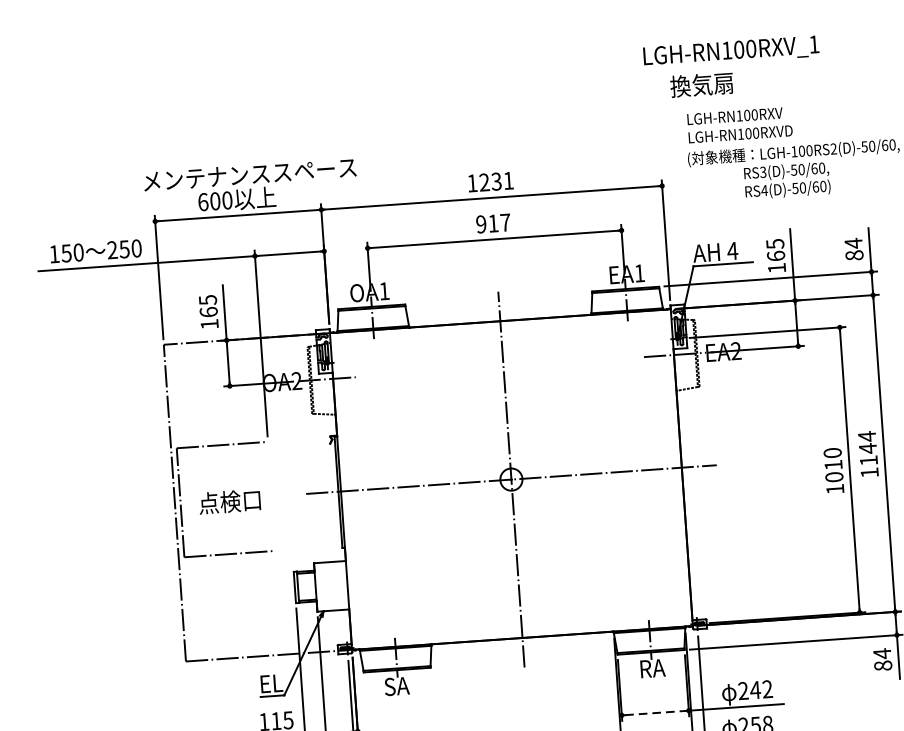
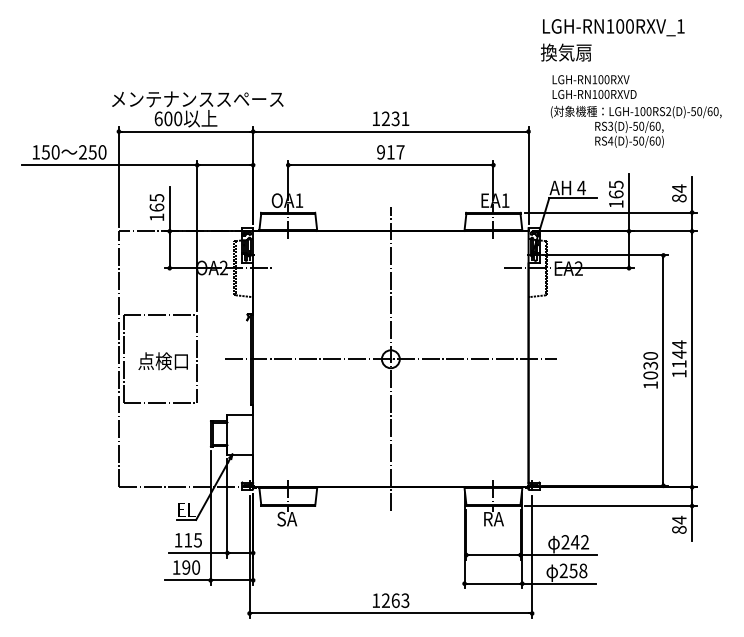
text: (731, 51) -> (613, 27), moved
text: (833, 464) -> (650, 365), 1010 -> 1030
line: (272, 496) -> (197, 359), added
line: (655, 713) -> (493, 555), dashed -> solid

